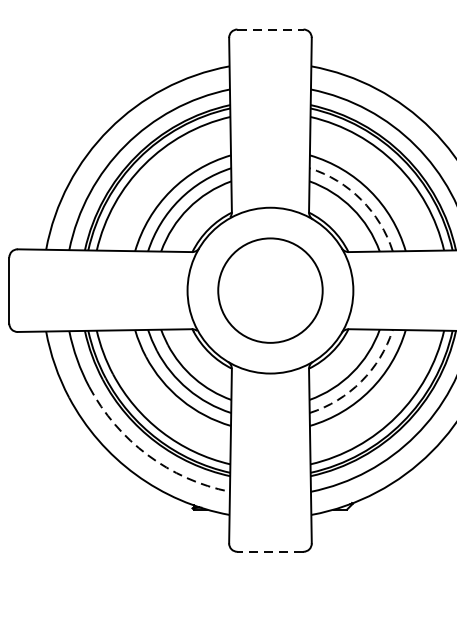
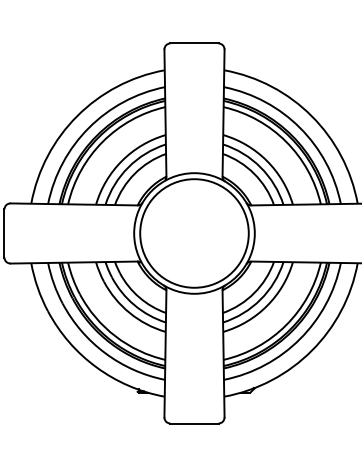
line: (270, 29) -> (194, 43), dashed -> solid
arc: (361, 199) -> (260, 167), dashed -> solid
circle: (270, 290) -> (194, 233), size x1.43
arc: (361, 381) -> (260, 299), dashed -> solid
arc: (148, 455) -> (105, 353), dashed -> solid
line: (270, 551) -> (194, 423), dashed -> solid

